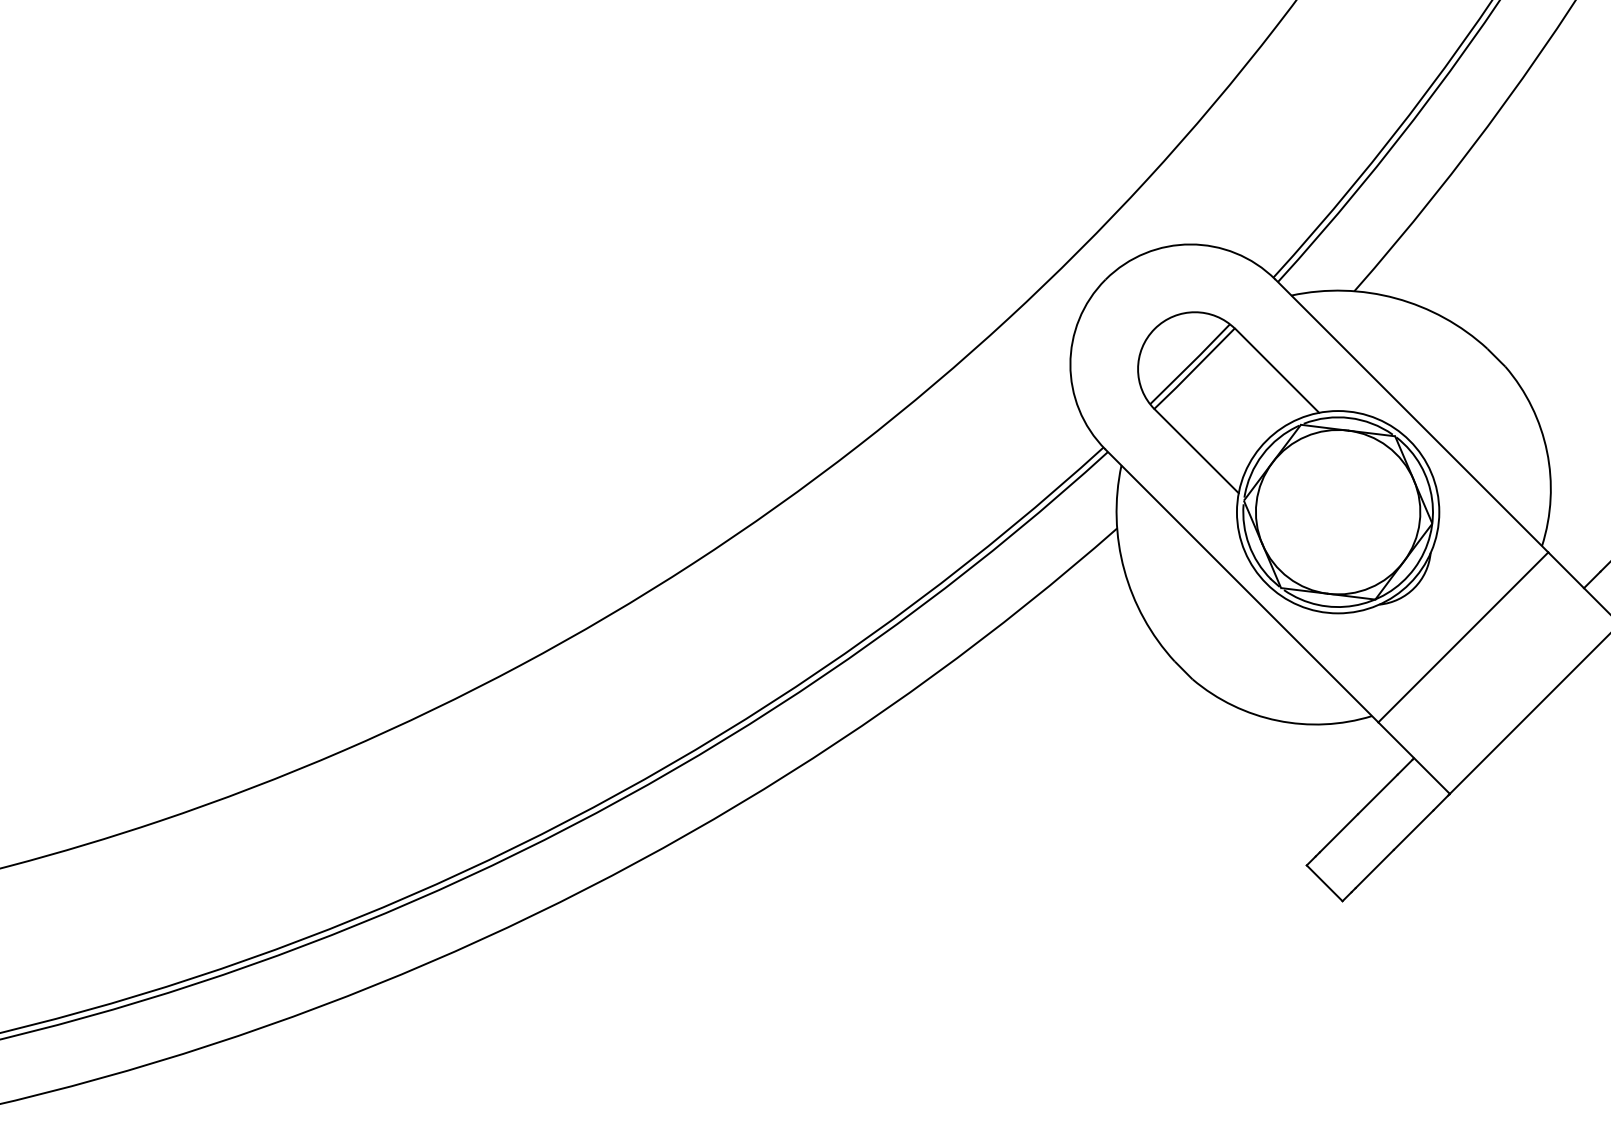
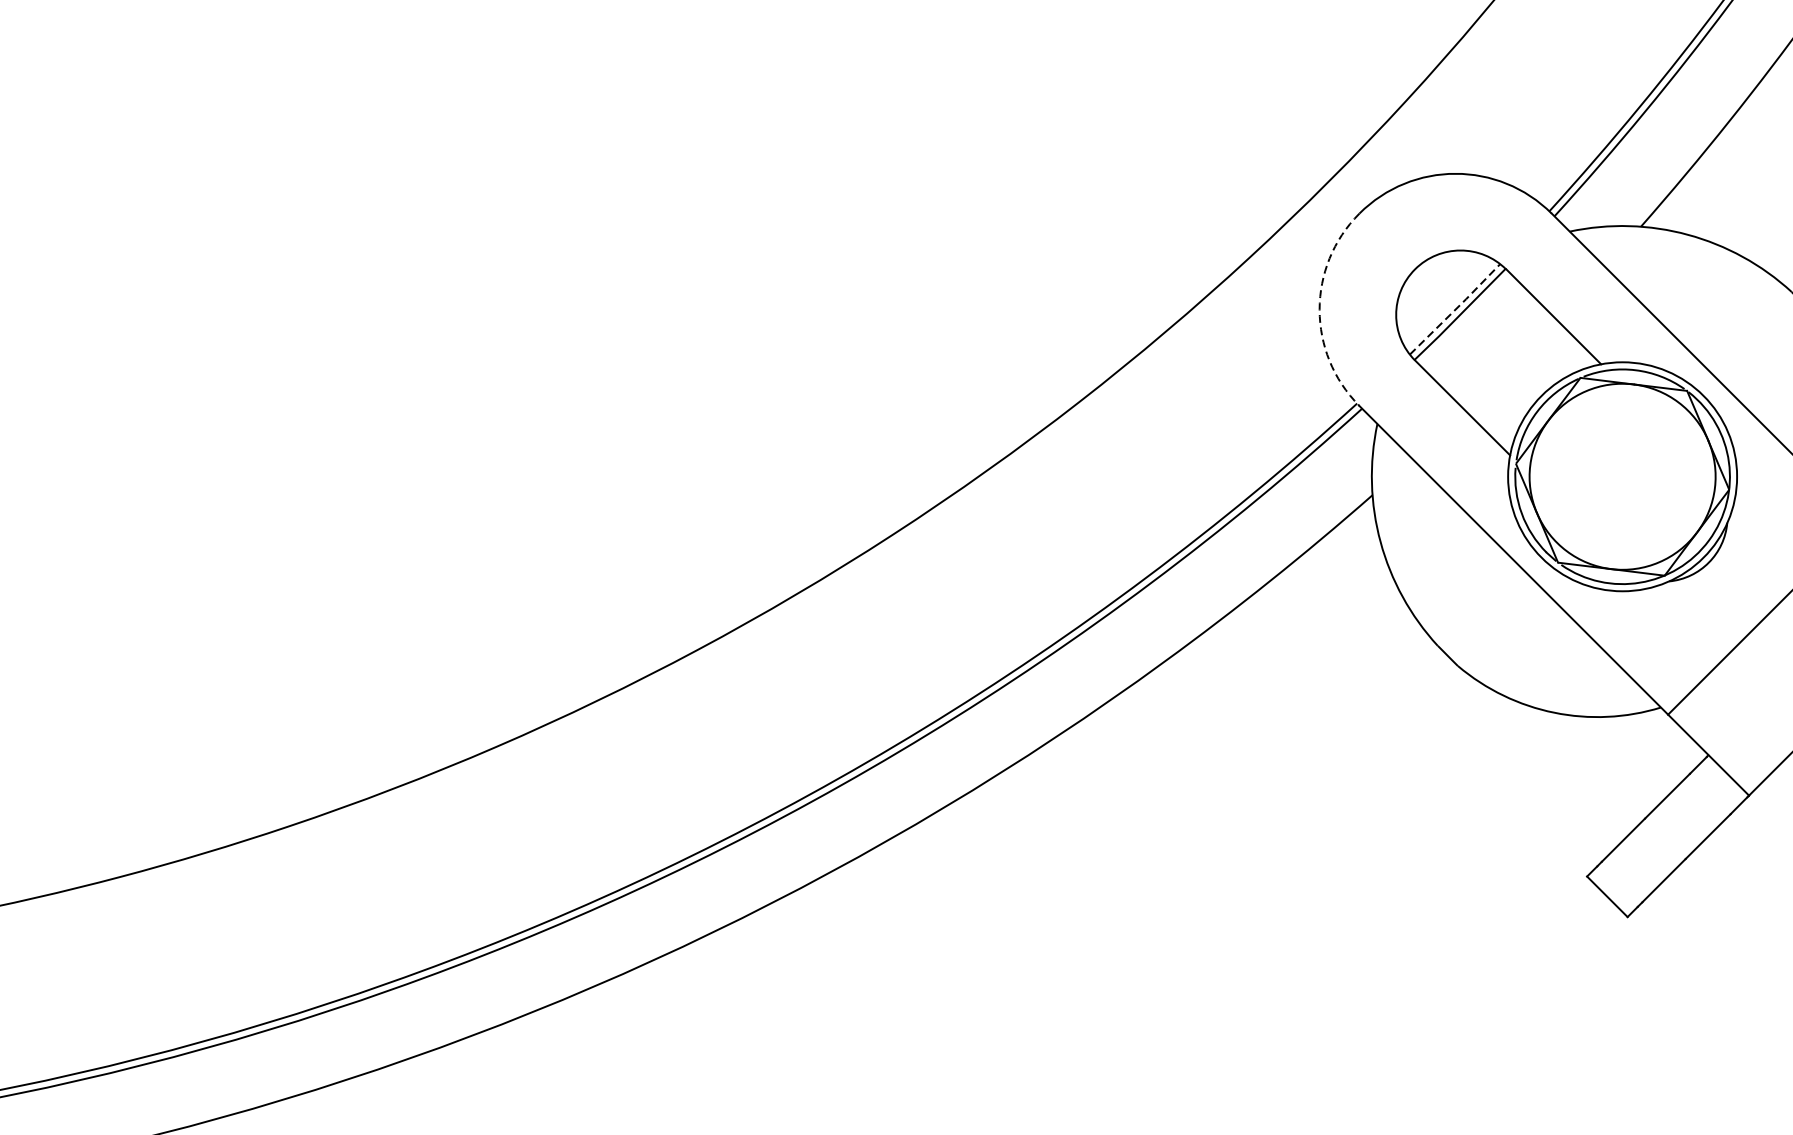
line: (1191, 363) -> (1456, 308), solid -> dashed
arc: (1070, 364) -> (1319, 309), solid -> dashed

